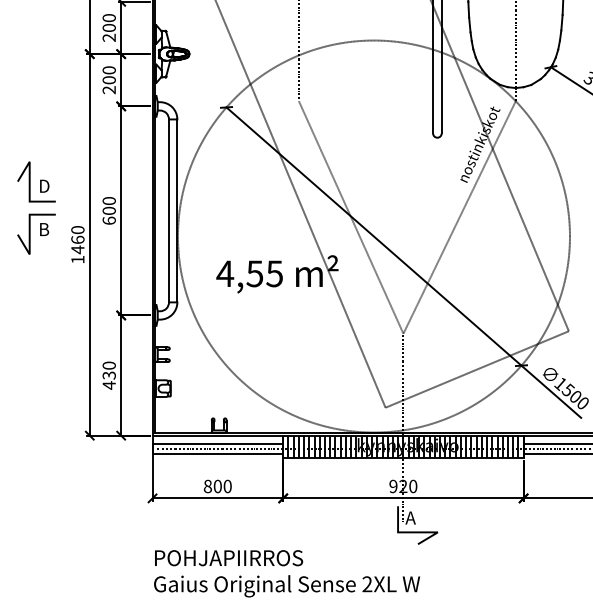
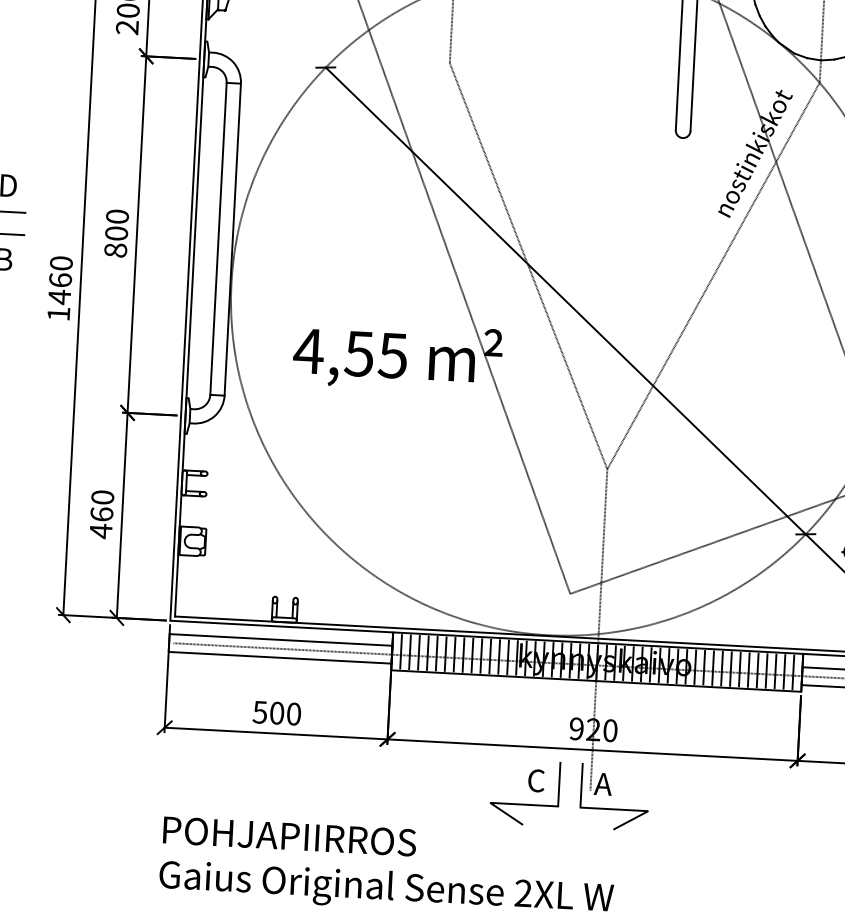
text: (108, 220) -> (114, 249), 600 -> 800
text: (108, 375) -> (100, 514), 430 -> 460
text: (207, 486) -> (259, 712), 800 -> 500
part: (364, 525) -> (523, 792), added

